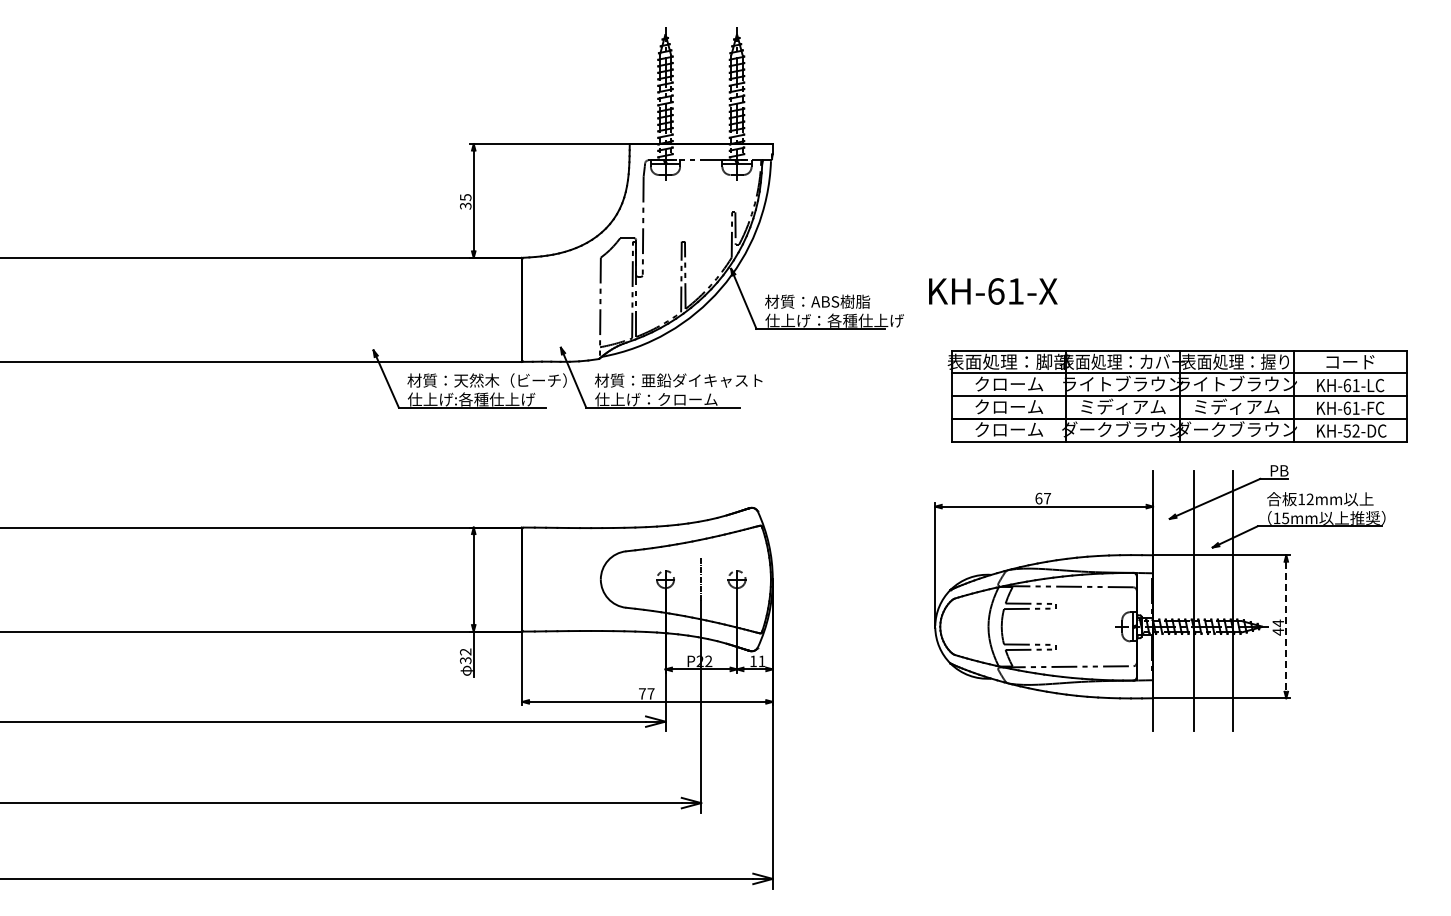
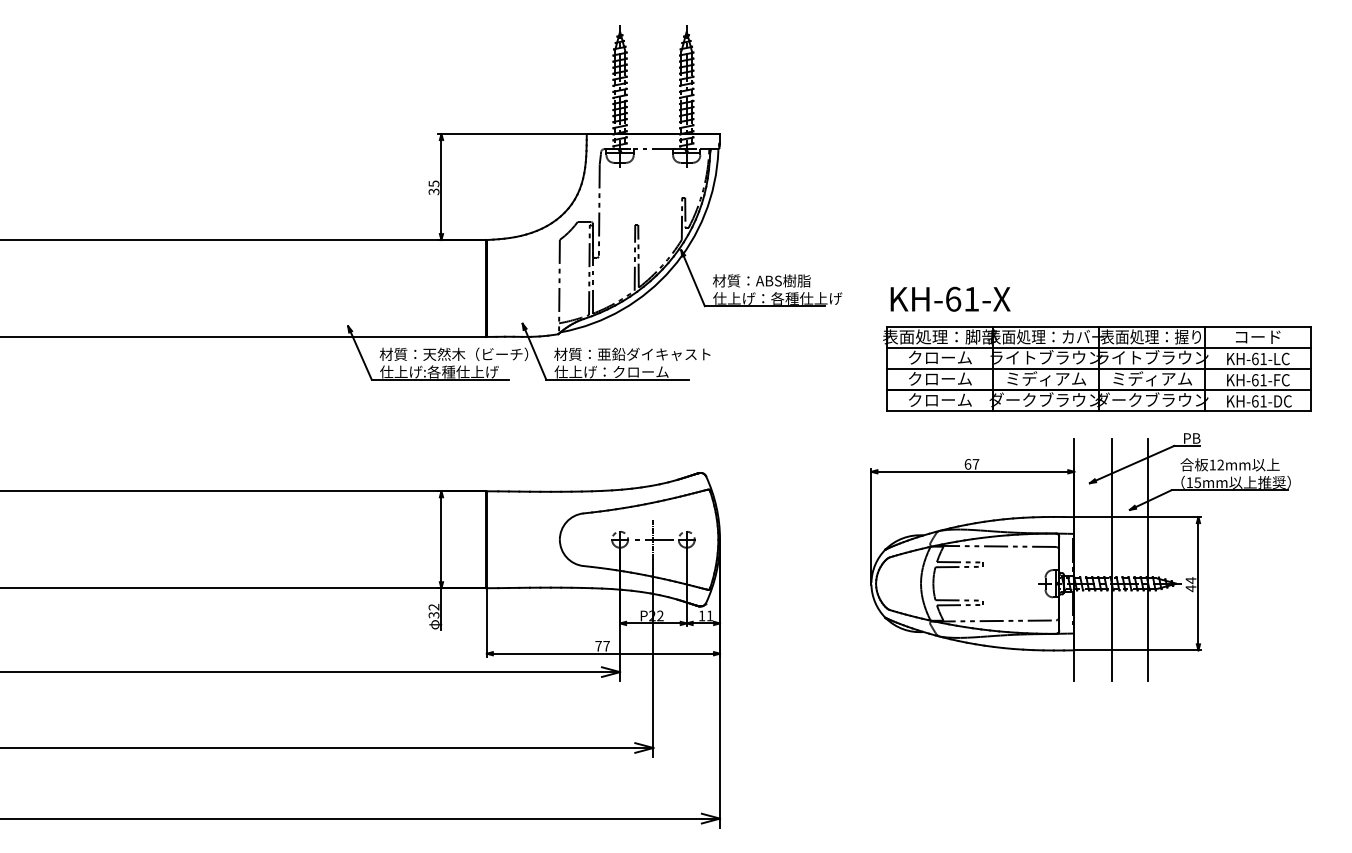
text: (993, 291) -> (950, 299), moved
text: (1351, 430) -> (1259, 400), KH-52-DC -> KH-61-DC
line: (700, 579) -> (652, 539), added
line: (1286, 627) -> (1198, 584), dashed -> solid

